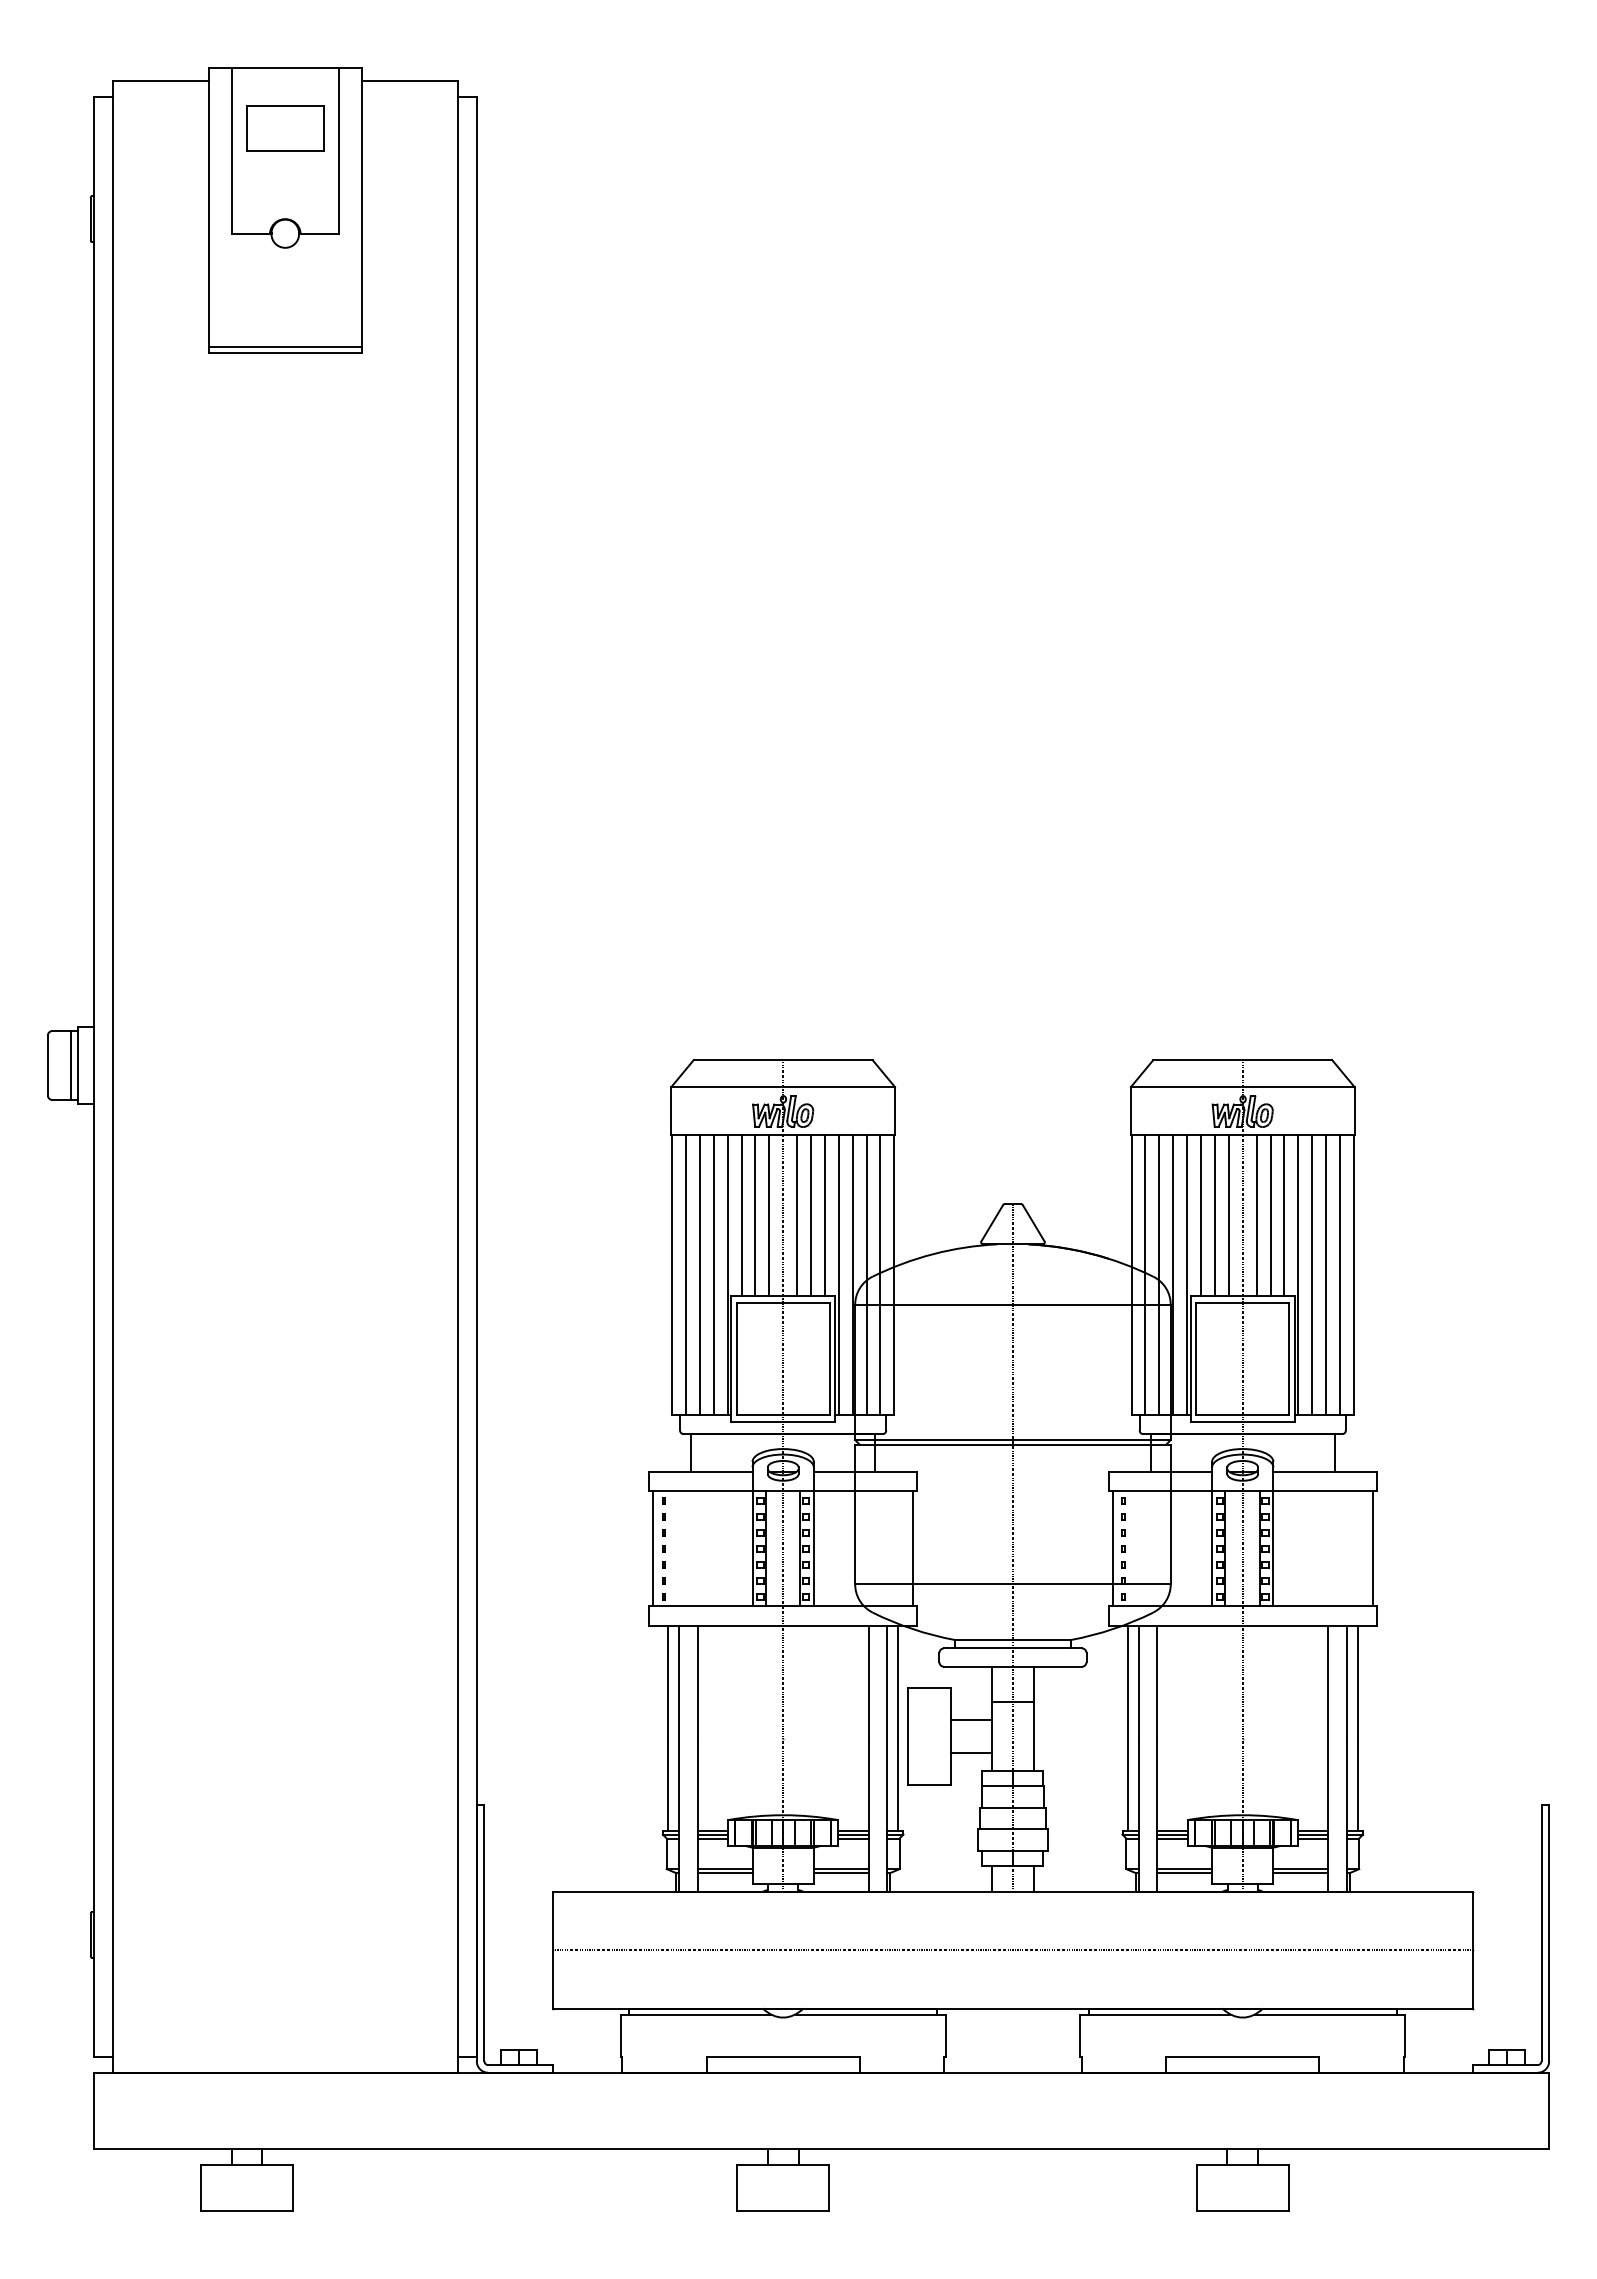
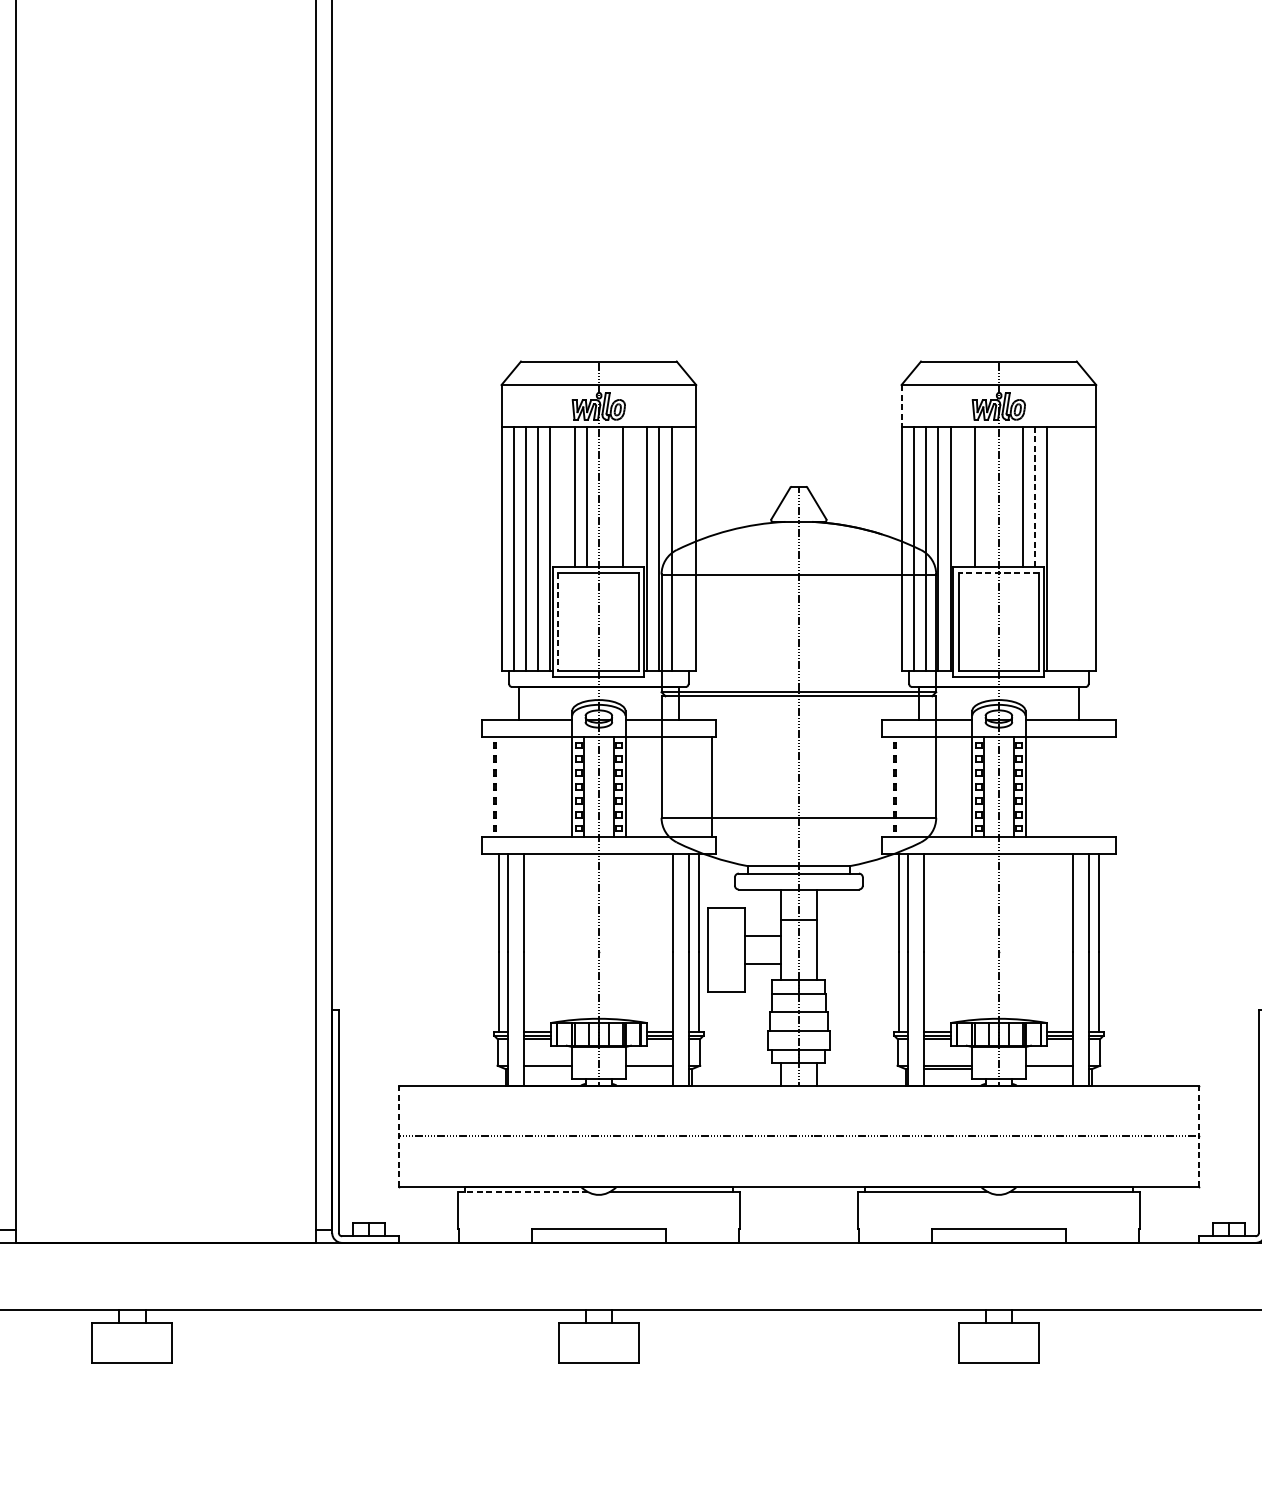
line: (1130, 1111) -> (901, 406), solid -> dashed
line: (741, 1215) -> (562, 496), removed
line: (797, 1215) -> (611, 496), removed
line: (824, 1215) -> (634, 496), removed
line: (1201, 1215) -> (962, 496), removed
line: (1228, 1215) -> (986, 496), removed
line: (1256, 1215) -> (1010, 496), removed
line: (1284, 1215) -> (1035, 496), solid -> dashed
line: (880, 1274) -> (683, 548), removed
line: (1312, 1274) -> (1059, 548), removed
line: (1326, 1274) -> (1071, 548), removed
line: (1340, 1274) -> (1083, 548), removed
line: (1242, 1303) -> (998, 573), solid -> dashed
line: (736, 1359) -> (558, 622), solid -> dashed
line: (652, 1548) -> (485, 786), removed
line: (1112, 1548) -> (885, 786), removed
line: (1372, 1548) -> (1111, 786), removed
line: (724, 1872) -> (547, 1068), removed
line: (840, 1872) -> (648, 1068), removed
line: (1300, 1872) -> (1049, 1068), removed
line: (553, 1949) -> (398, 1135), solid -> dashed
line: (1472, 1949) -> (1198, 1135), solid -> dashed
line: (695, 2014) -> (522, 1192), solid -> dashed

